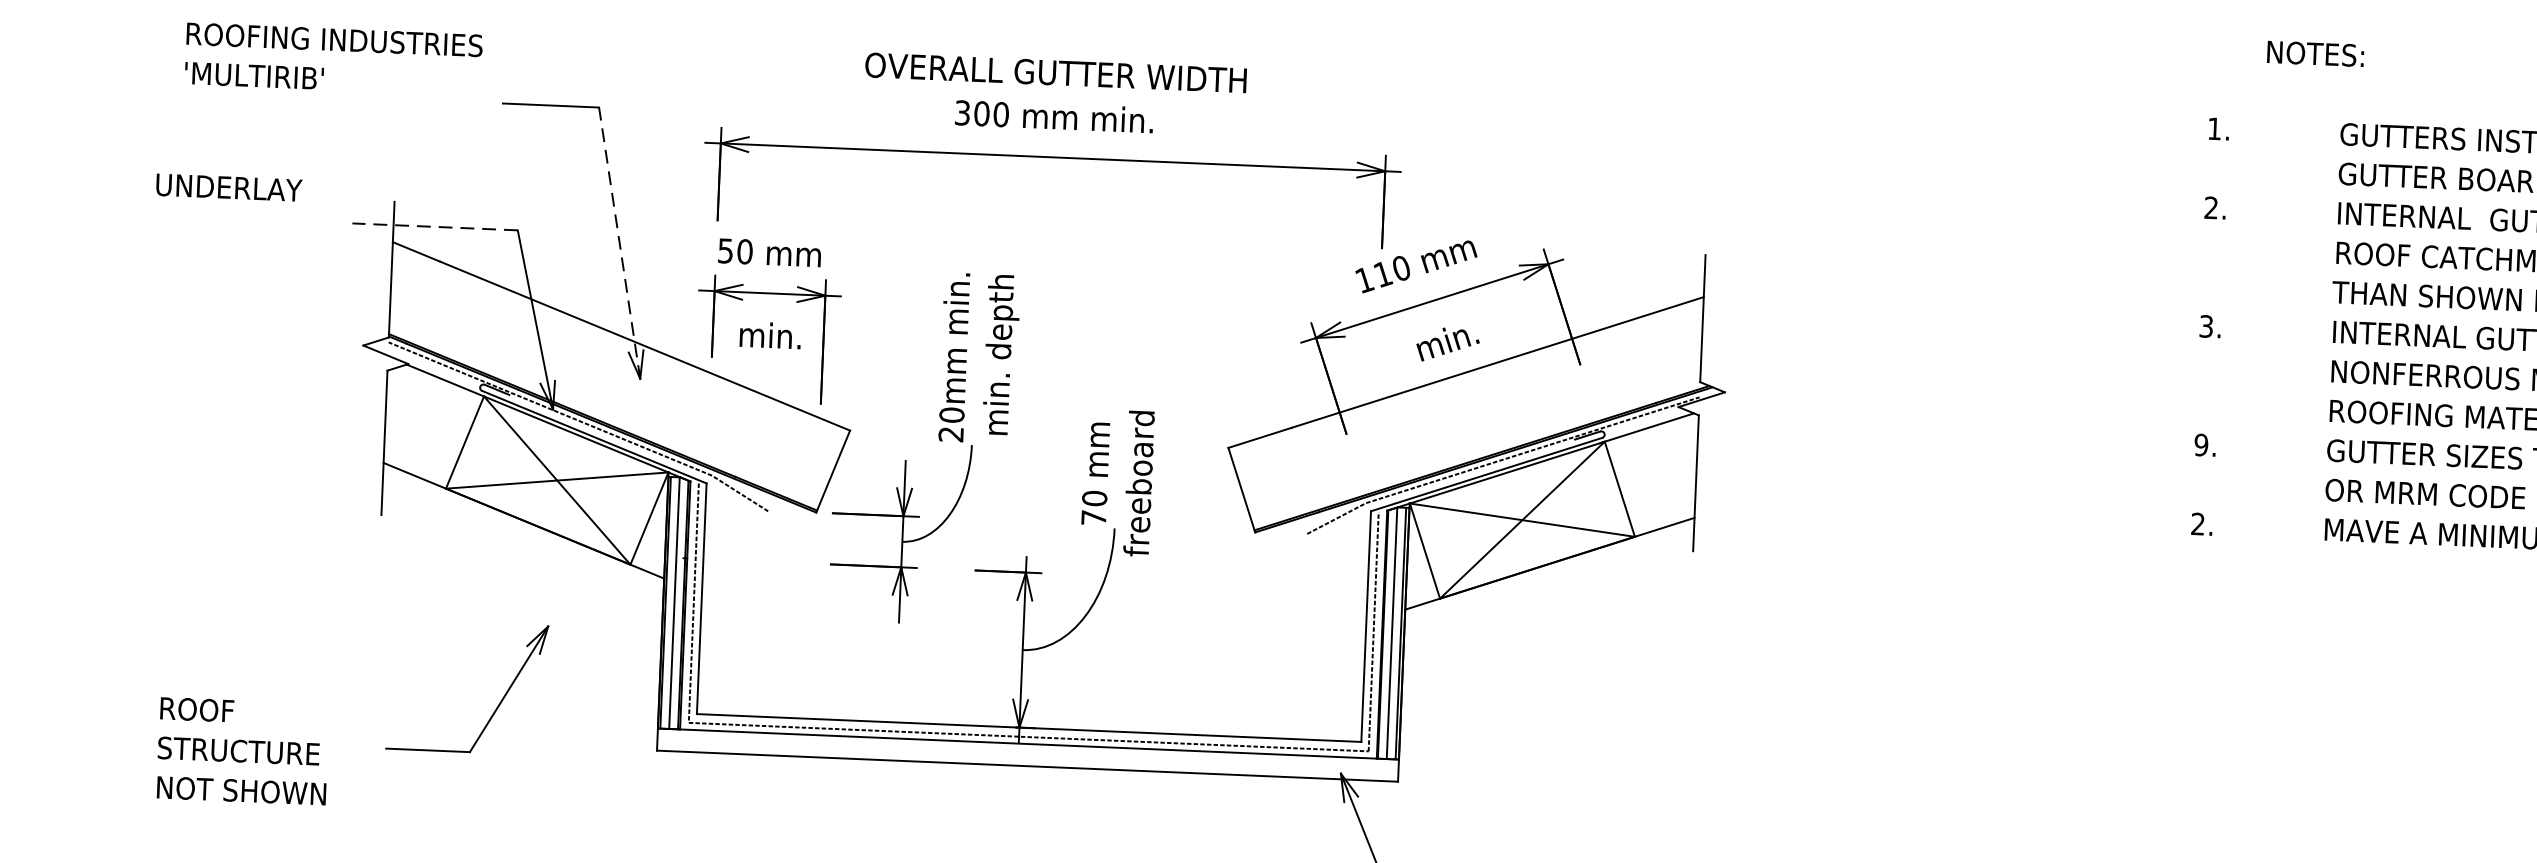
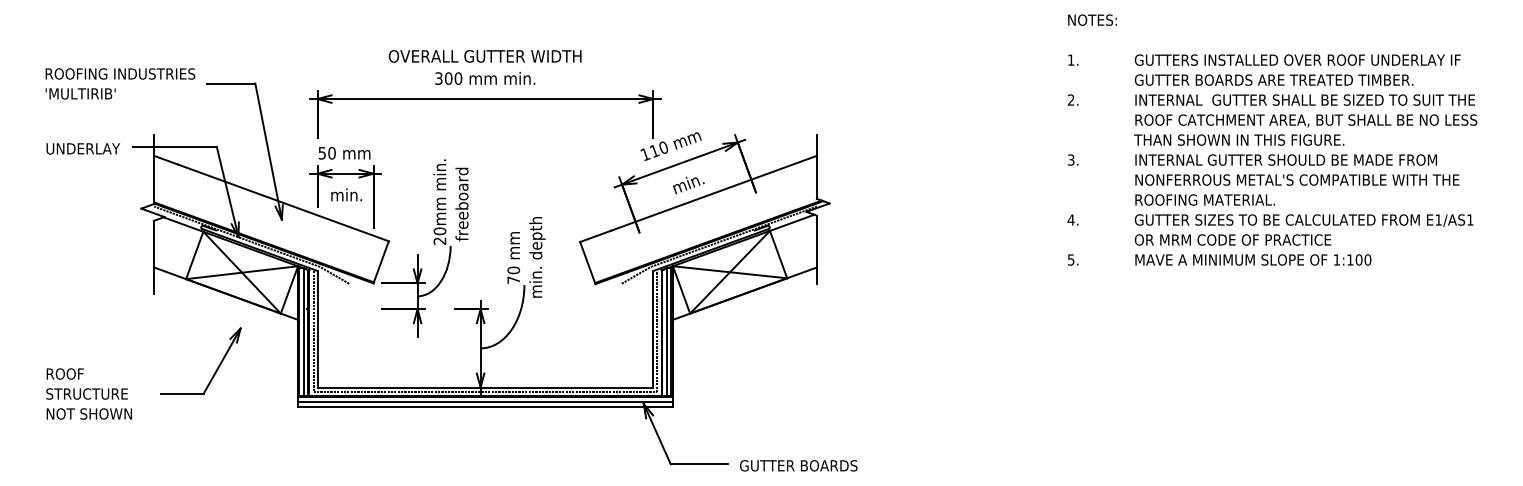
text: (2315, 52) -> (1092, 19), moved
text: (333, 58) -> (120, 83), moved
text: (229, 187) -> (83, 148), moved
line: (435, 227) -> (175, 147), dashed -> solid
line: (619, 243) -> (268, 151), dashed -> solid
text: (1001, 356) -> (463, 200), min. depth -> freeboard
text: (2200, 444) -> (1070, 219), 9. -> 4.
text: (1142, 474) -> (537, 257), freeboard -> min. depth
text: (2196, 523) -> (1070, 259), 2. -> 5.
part: (497, 703) -> (216, 368), moved
hatch: (1028, 749) -> (485, 398), added
text: (241, 750) -> (88, 393), moved

